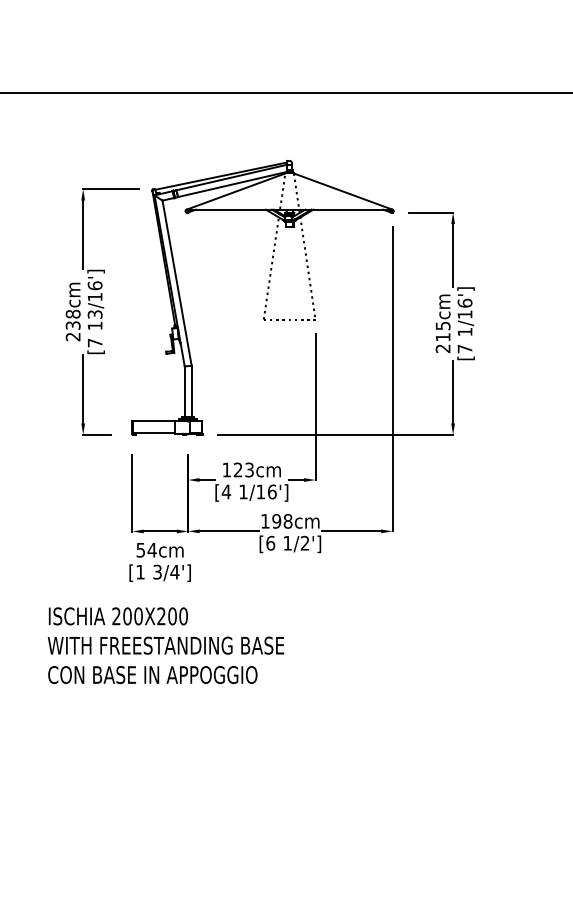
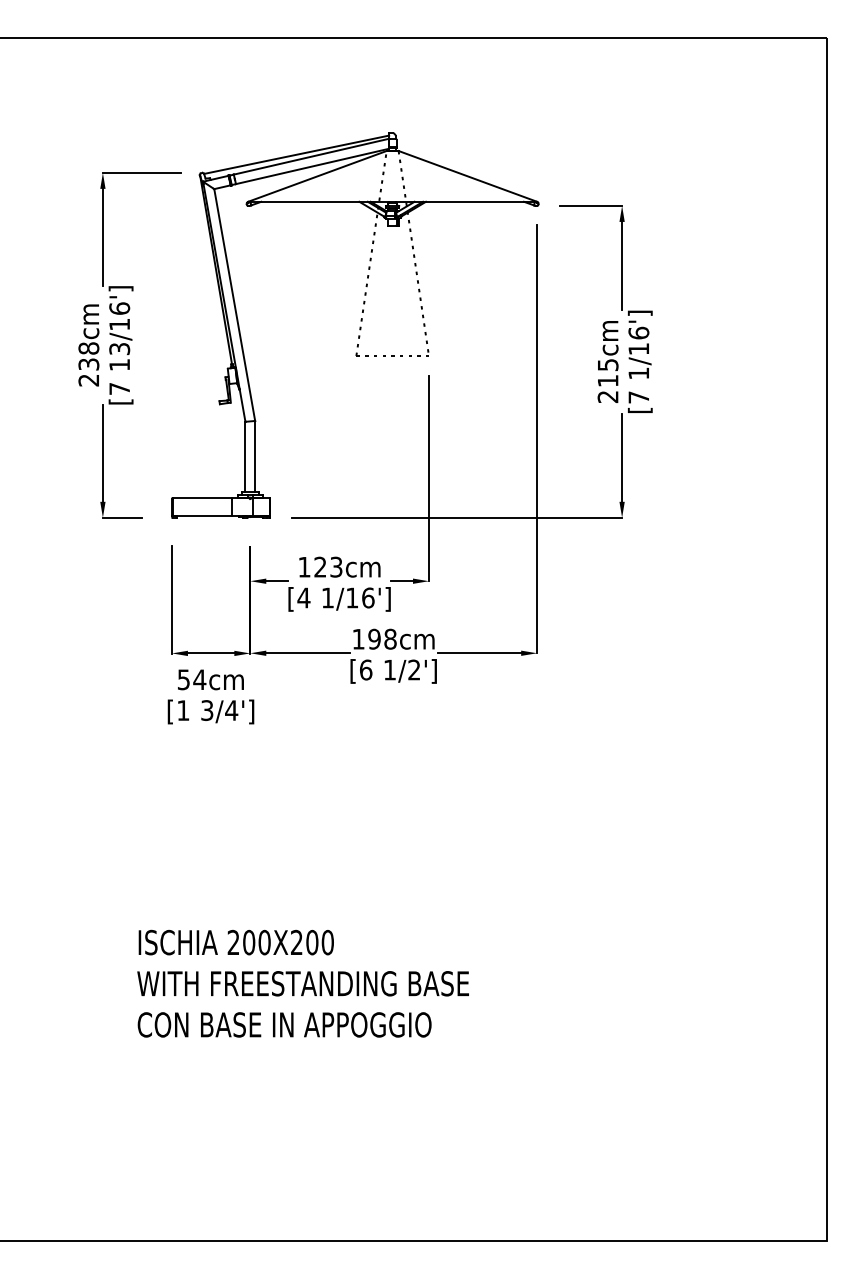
text: (165, 645) -> (302, 983), moved

